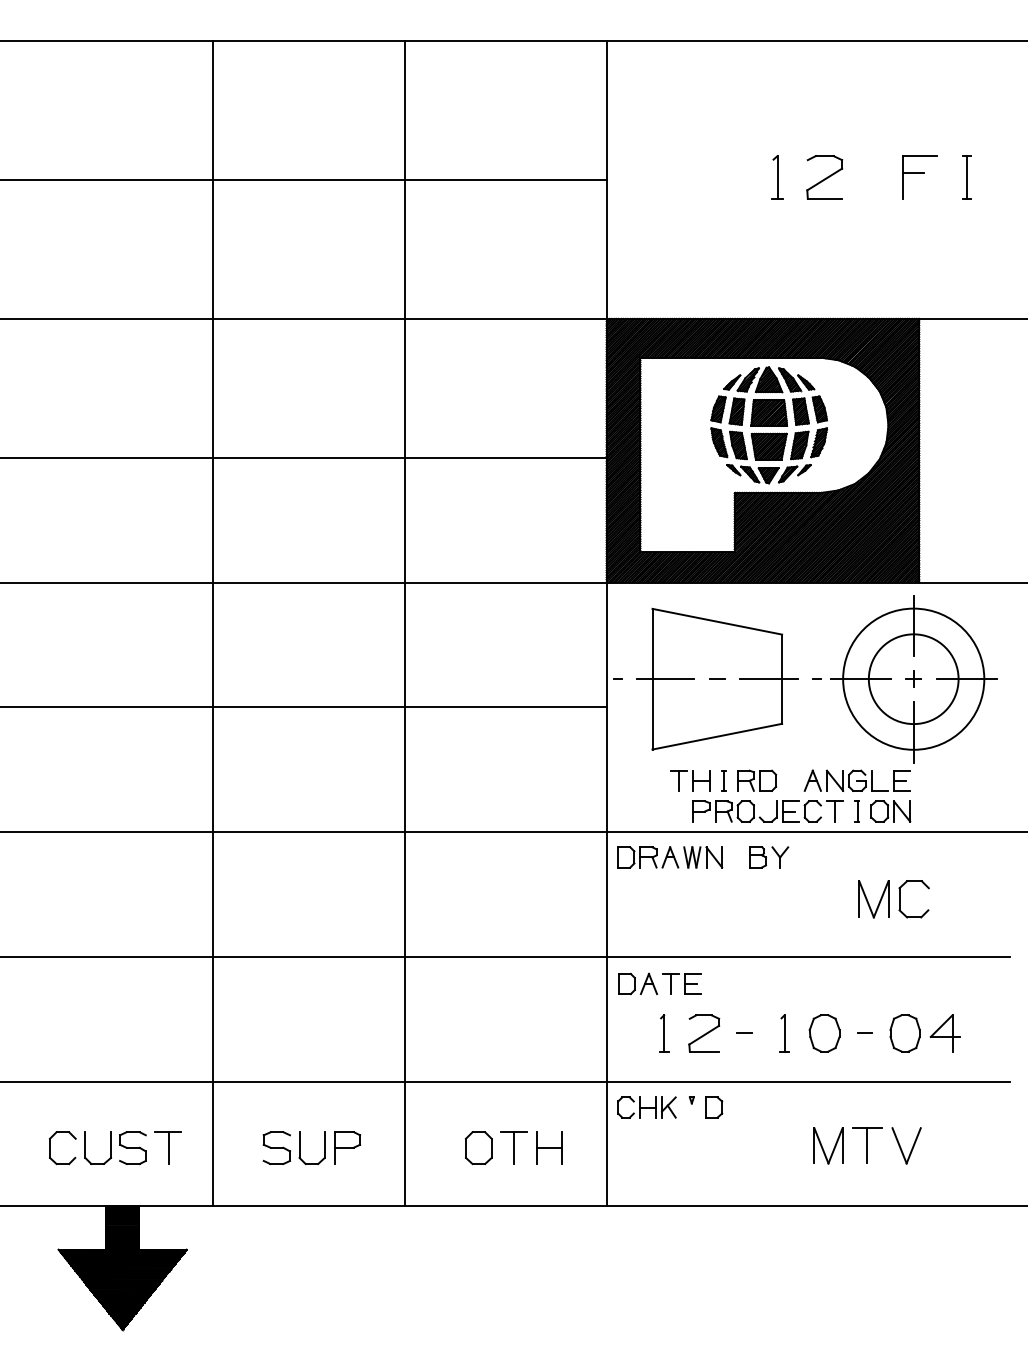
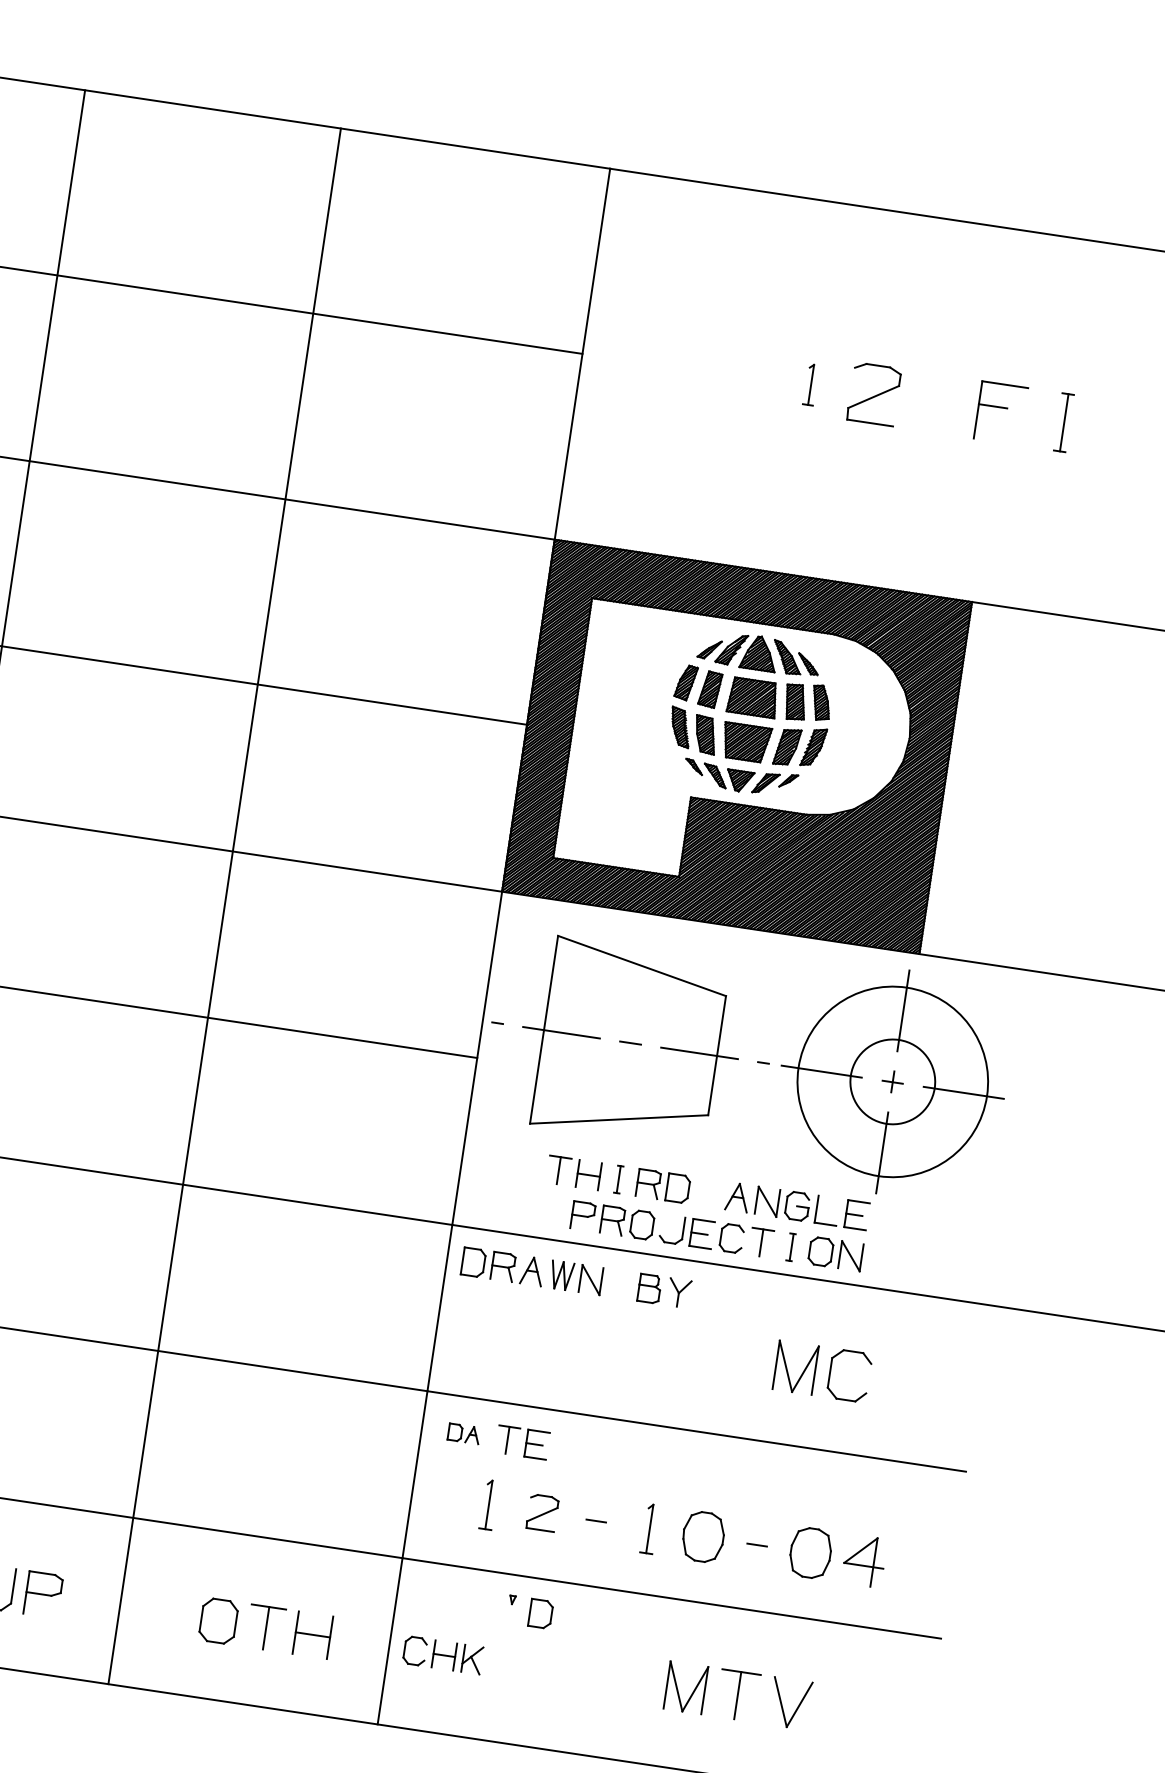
part: (777, 177) -> (811, 384), size x0.7
circle: (913, 679) -> (892, 1082), size x0.7
part: (638, 983) -> (464, 1433), size x0.6
part: (704, 1033) -> (542, 1513), size x0.7
part: (646, 1107) -> (442, 1655), moved

